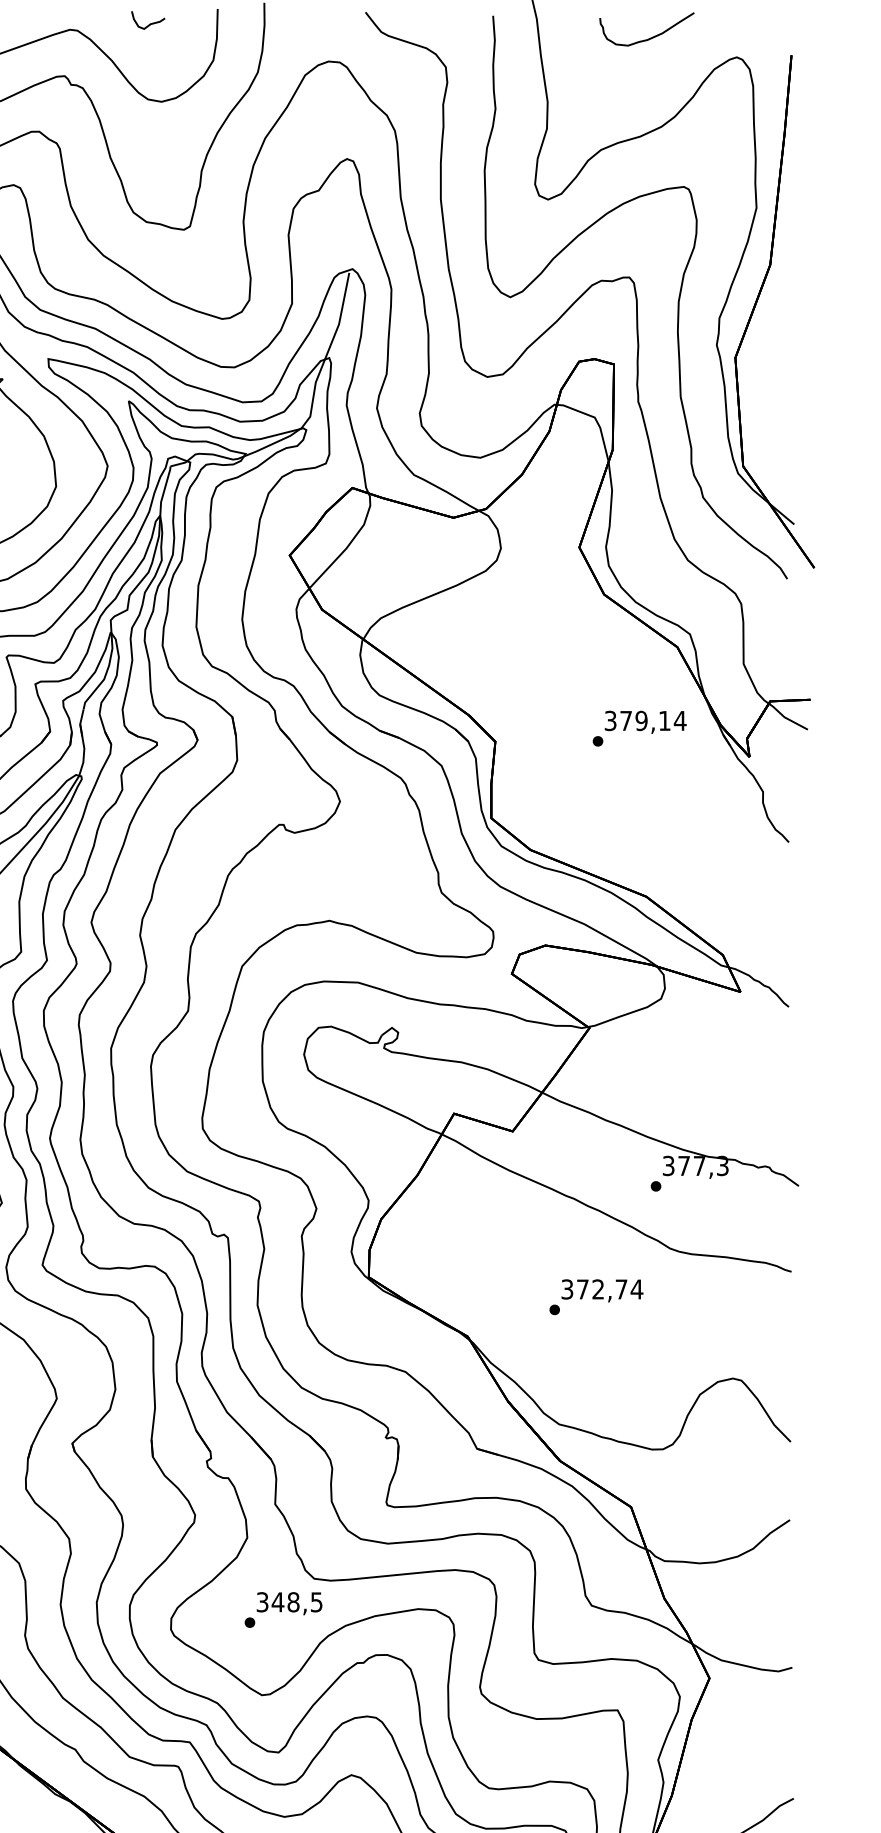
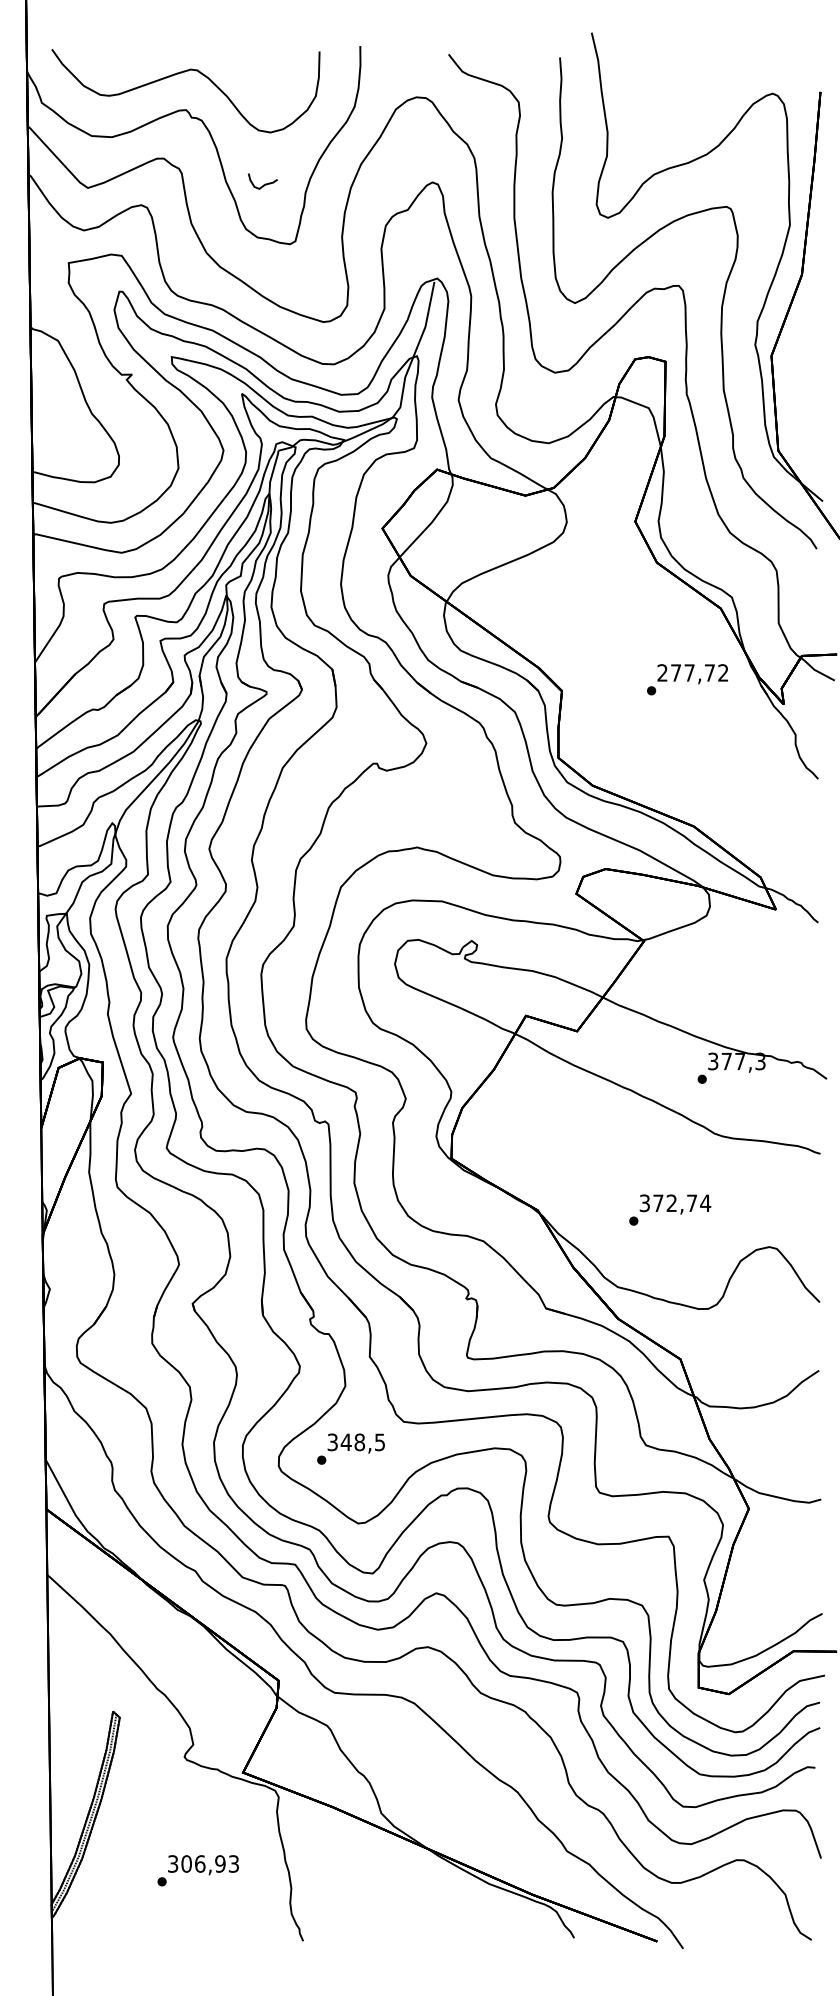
curve: (148, 23) -> (263, 184), moved
curve: (649, 37) -> (696, 76), removed
text: (644, 720) -> (692, 672), 379,14 -> 277,72
text: (596, 1296) -> (670, 1209), moved
text: (282, 1609) -> (350, 1448), moved

